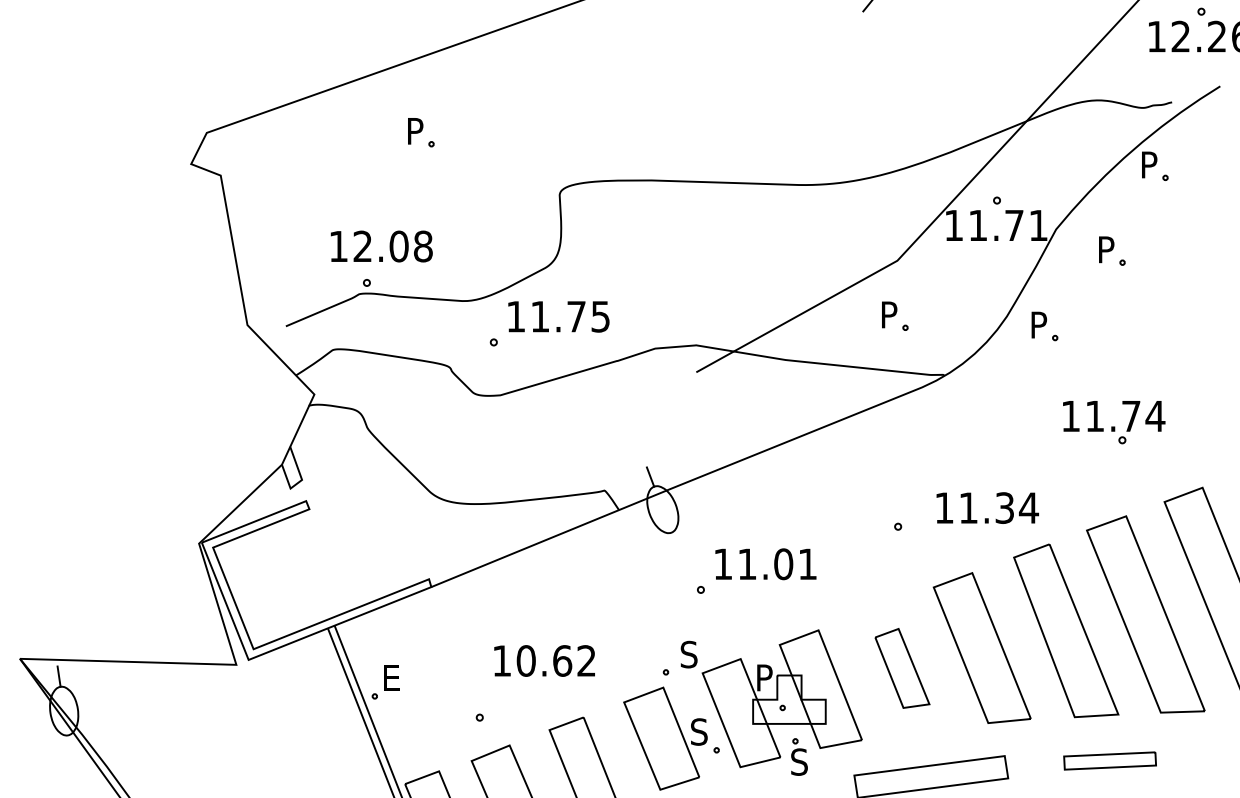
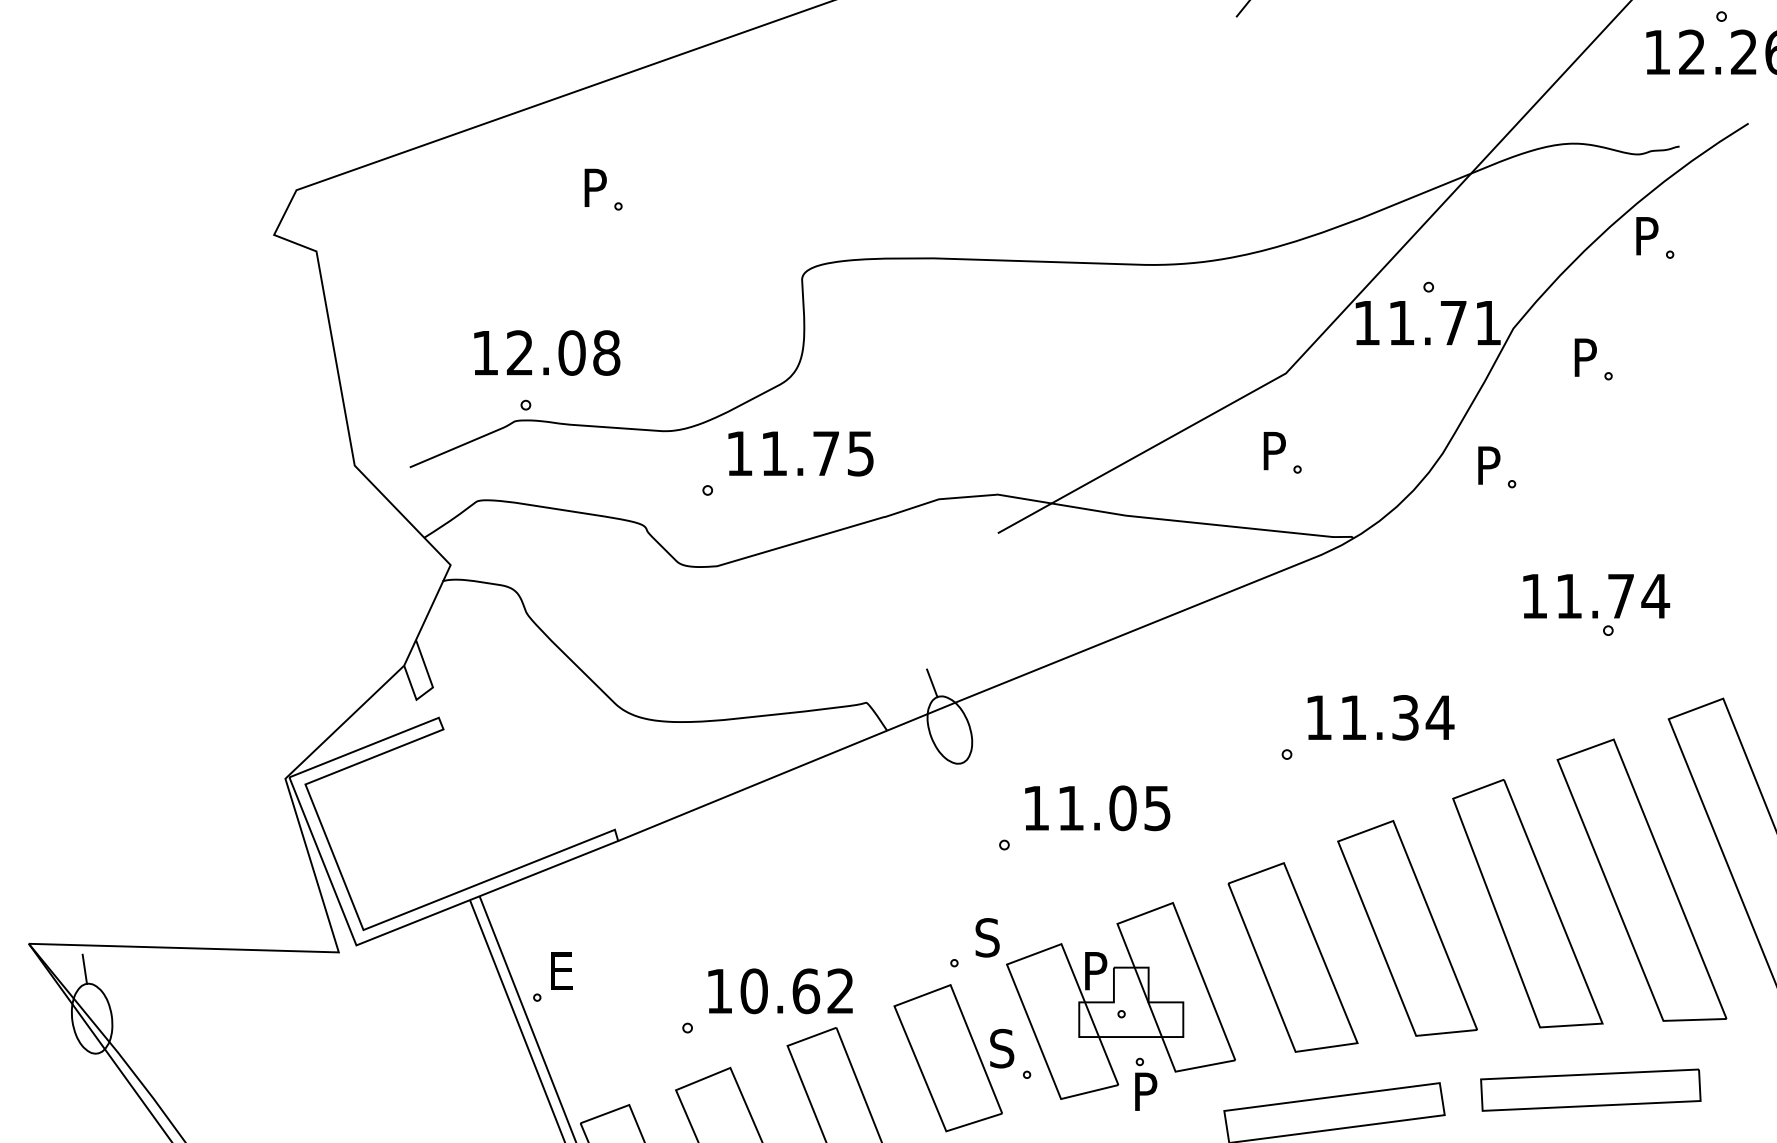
text: (987, 507) -> (1380, 716), moved
text: (807, 564) -> (1157, 808), 11.01 -> 11.05
text: (544, 660) -> (780, 990), moved
part: (902, 668) -> (1293, 957), size x1.67
part: (1109, 760) -> (1589, 1089), size x1.67
text: (799, 761) -> (1145, 1090), S -> P

